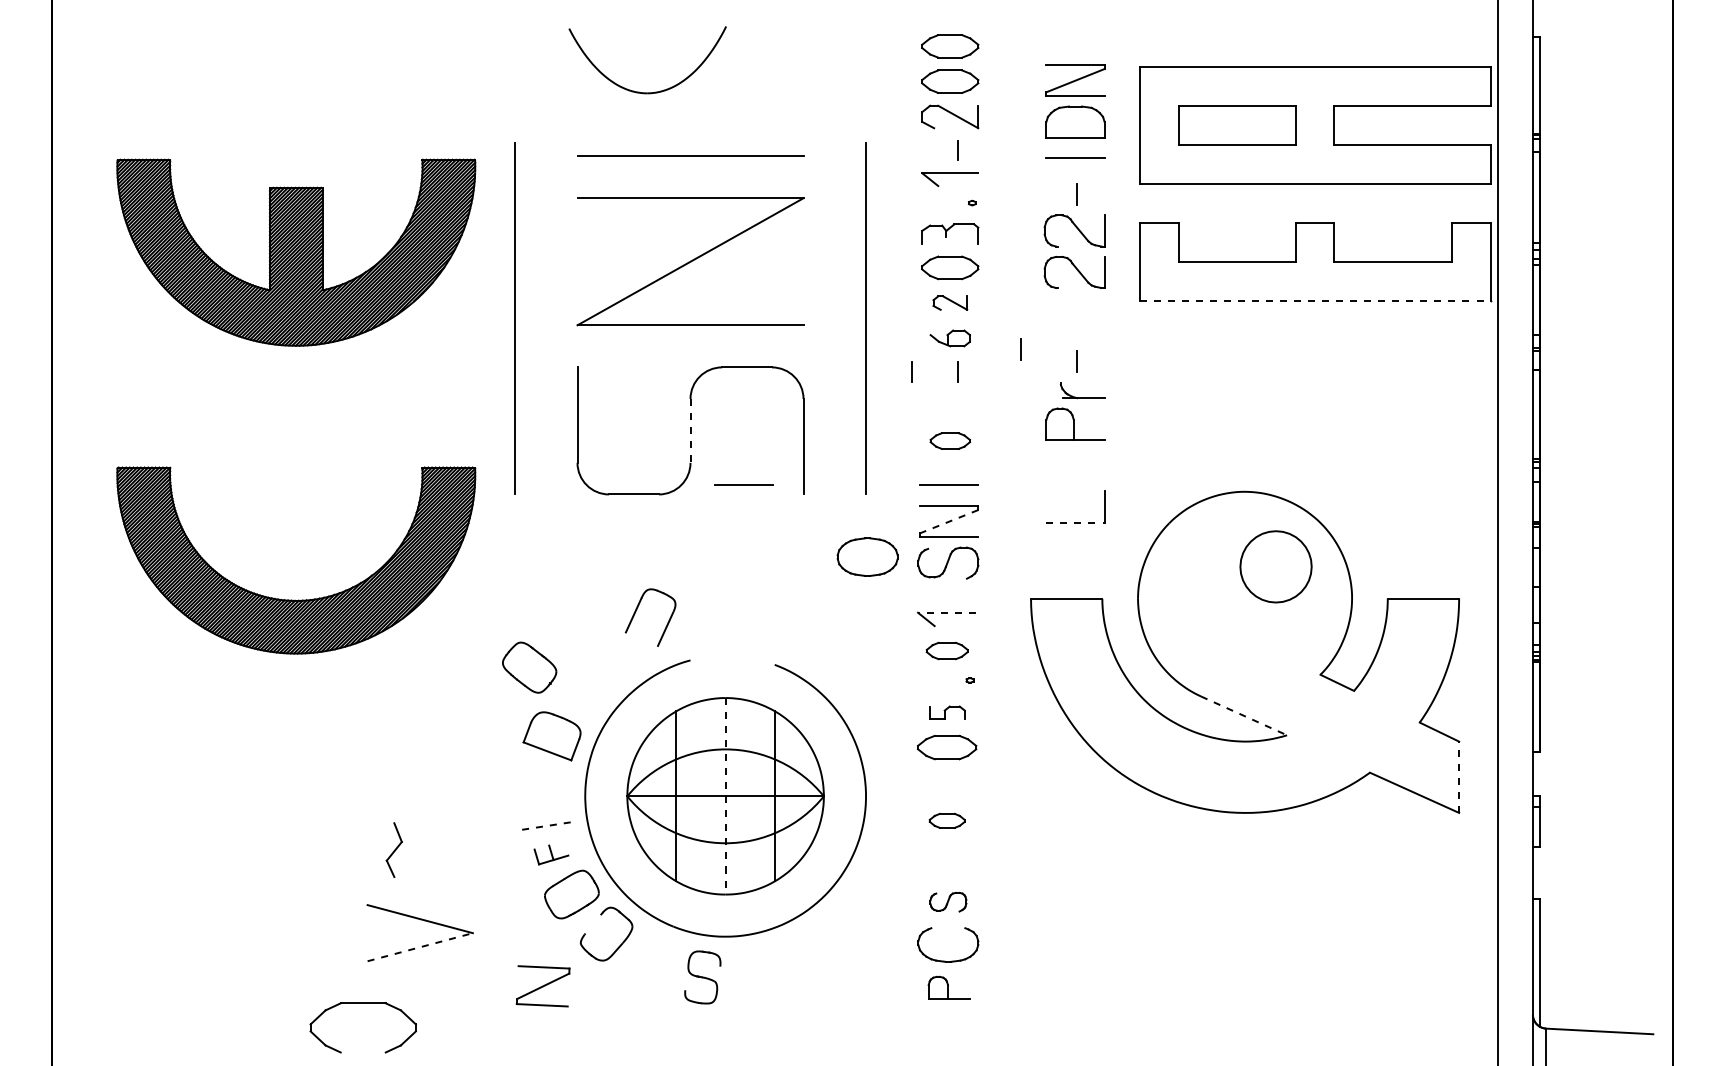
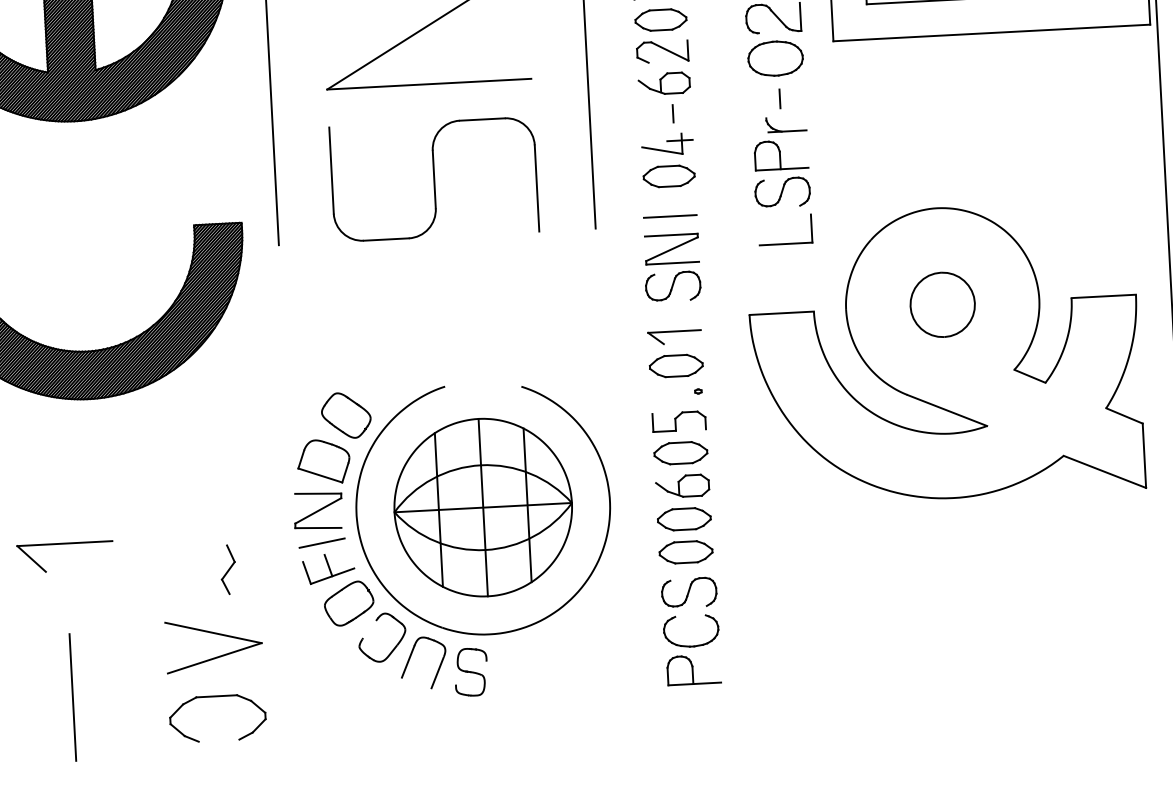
line: (1315, 301) -> (992, 33), dashed -> solid
part: (950, 302) -> (662, 51), size x1.67
part: (950, 338) -> (664, 83), size x1.43
line: (1020, 349) -> (728, 90), removed
line: (911, 371) -> (630, 115), removed
part: (949, 405) -> (666, 144), added
line: (690, 430) -> (434, 179), dashed -> solid
part: (950, 440) -> (669, 175), size x1.43
part: (1074, 465) -> (782, 192), added
line: (743, 484) -> (484, 225), removed
line: (948, 521) -> (671, 249), dashed -> solid
line: (1076, 522) -> (786, 243), dashed -> solid
part: (867, 556) -> (775, 58), moved
part: (1275, 566) -> (942, 304), moved
part: (636, 611) -> (410, 658), moved
line: (946, 612) -> (673, 331), dashed -> solid
part: (947, 650) -> (676, 365), size x1.43
part: (529, 667) -> (346, 415), moved
part: (947, 712) -> (679, 421), size x1.67
line: (1244, 716) -> (947, 411), dashed -> solid
line: (1459, 777) -> (1144, 455), dashed -> solid
part: (947, 783) -> (682, 485), added
line: (725, 796) -> (483, 507), dashed -> solid
part: (260, 812) -> (64, 544), added
part: (947, 820) -> (684, 518), size x1.67
line: (545, 826) -> (322, 543), dashed -> solid
part: (393, 849) -> (227, 569), moved
part: (551, 854) -> (328, 568), size x1.67
part: (947, 857) -> (686, 552), added
part: (948, 901) -> (689, 592), size x1.67
line: (420, 947) -> (215, 658), dashed -> solid
line: (260, 982) -> (72, 697), added
part: (542, 986) -> (317, 511), moved
part: (948, 987) -> (693, 669), size x1.43
part: (362, 1003) -> (216, 696), moved

